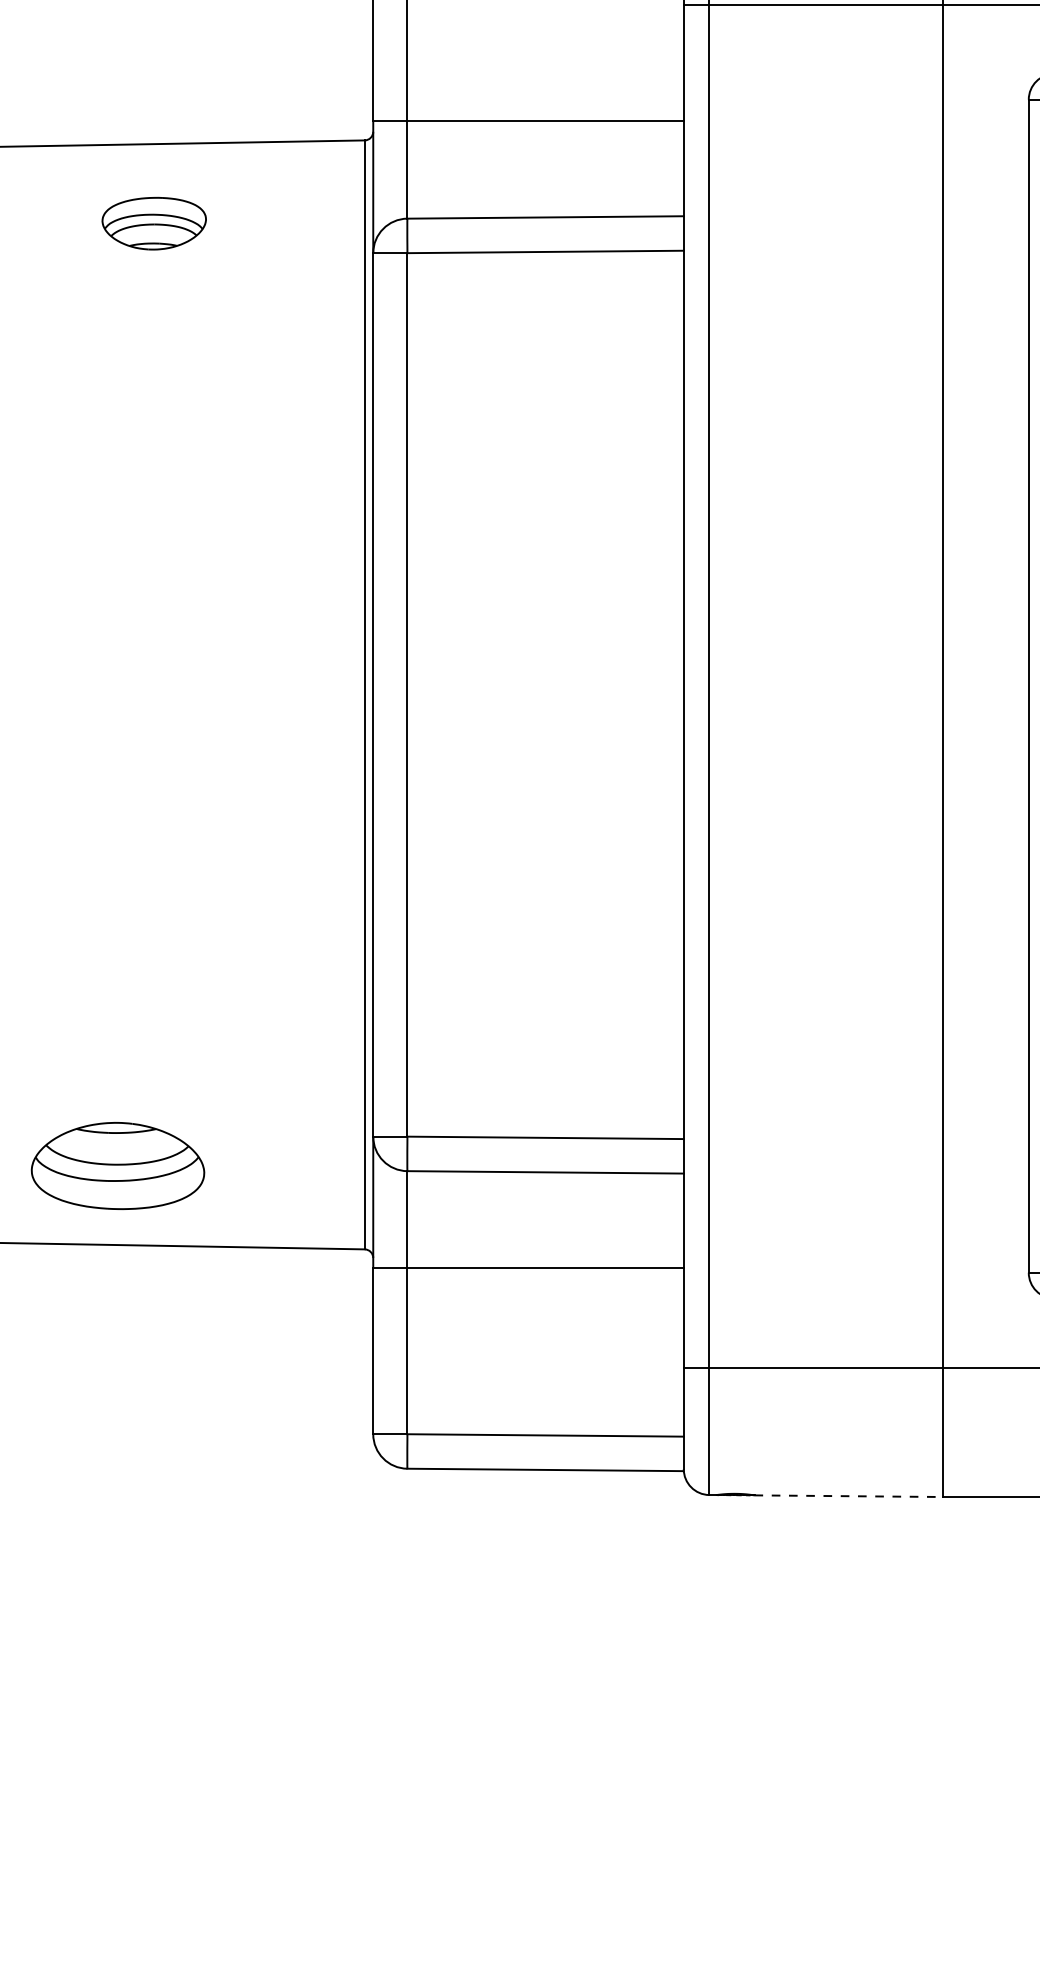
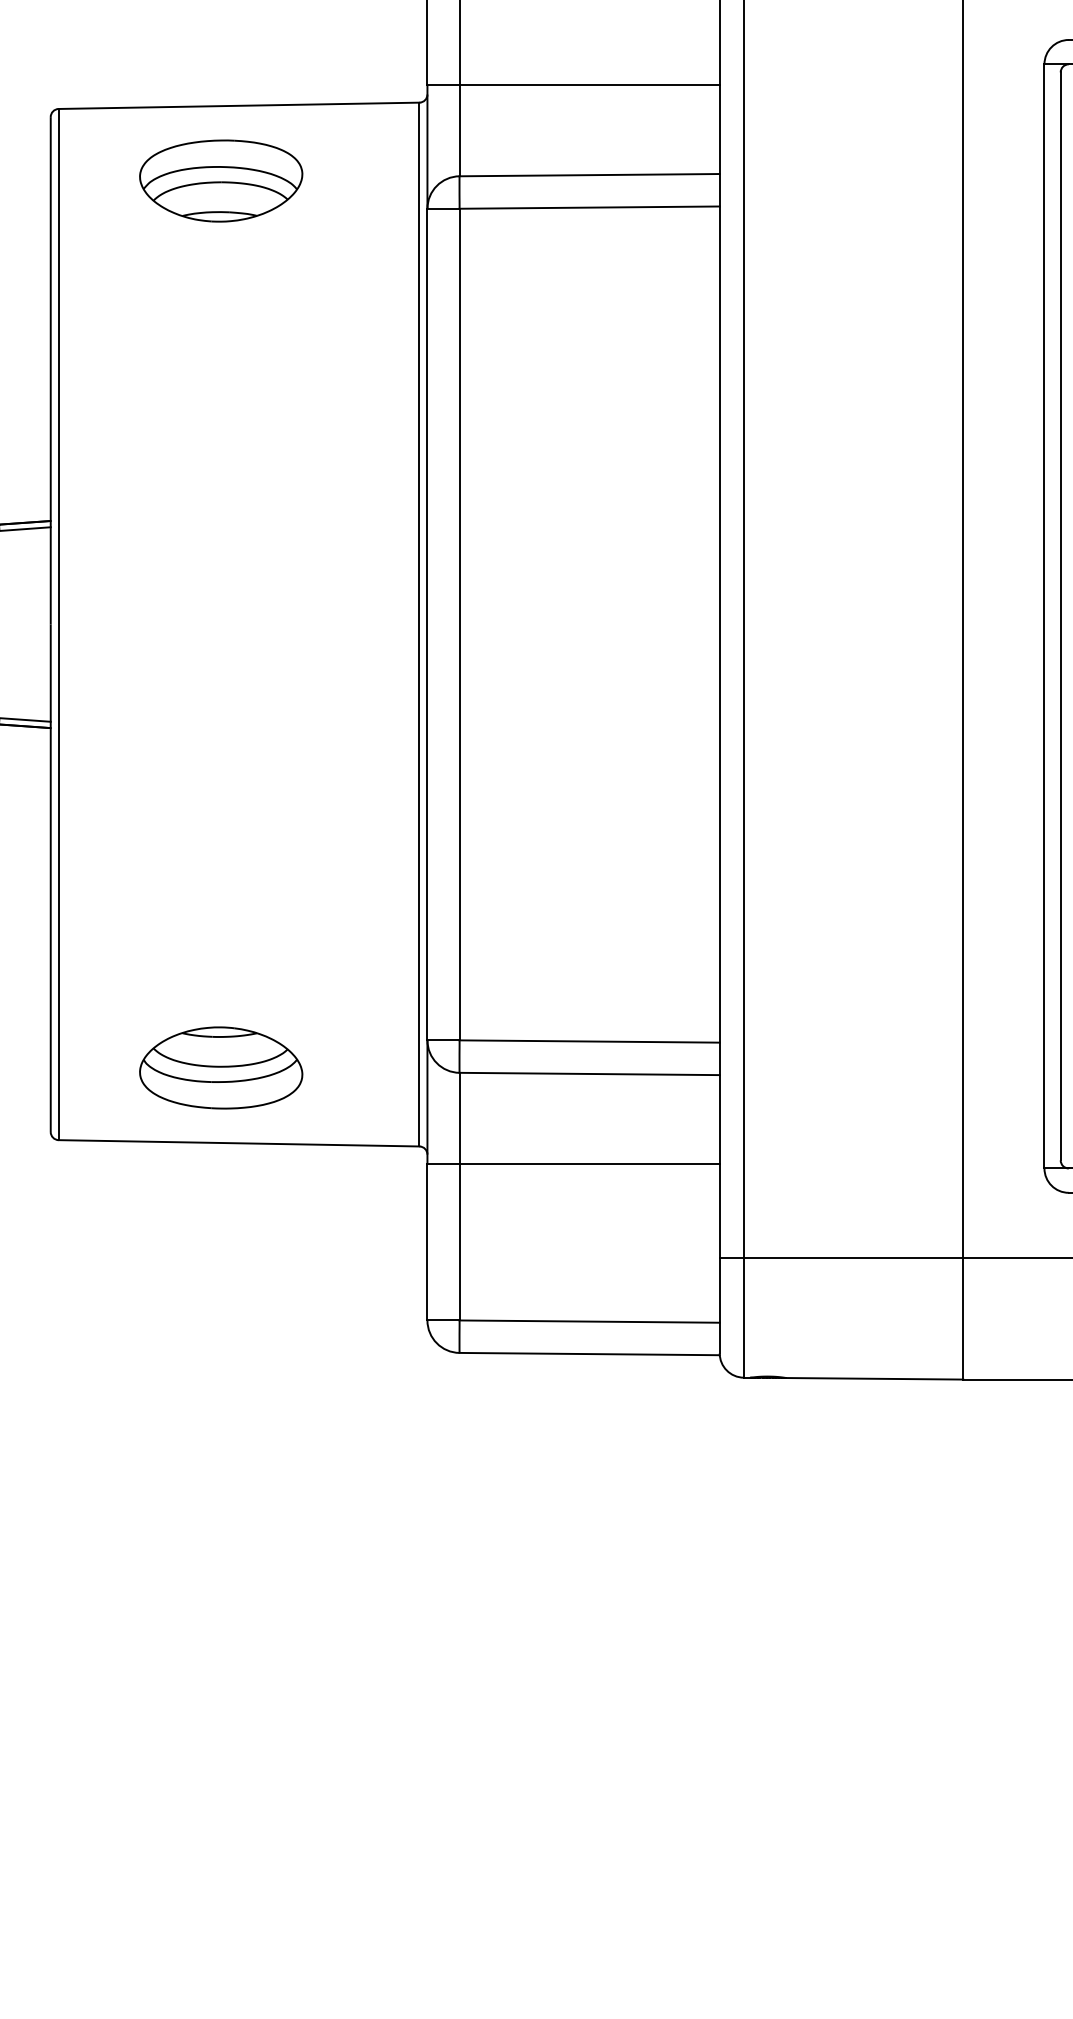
part: (154, 223) -> (221, 180), size x1.67
part: (118, 1165) -> (221, 1067), moved
line: (849, 1495) -> (875, 1378), dashed -> solid

